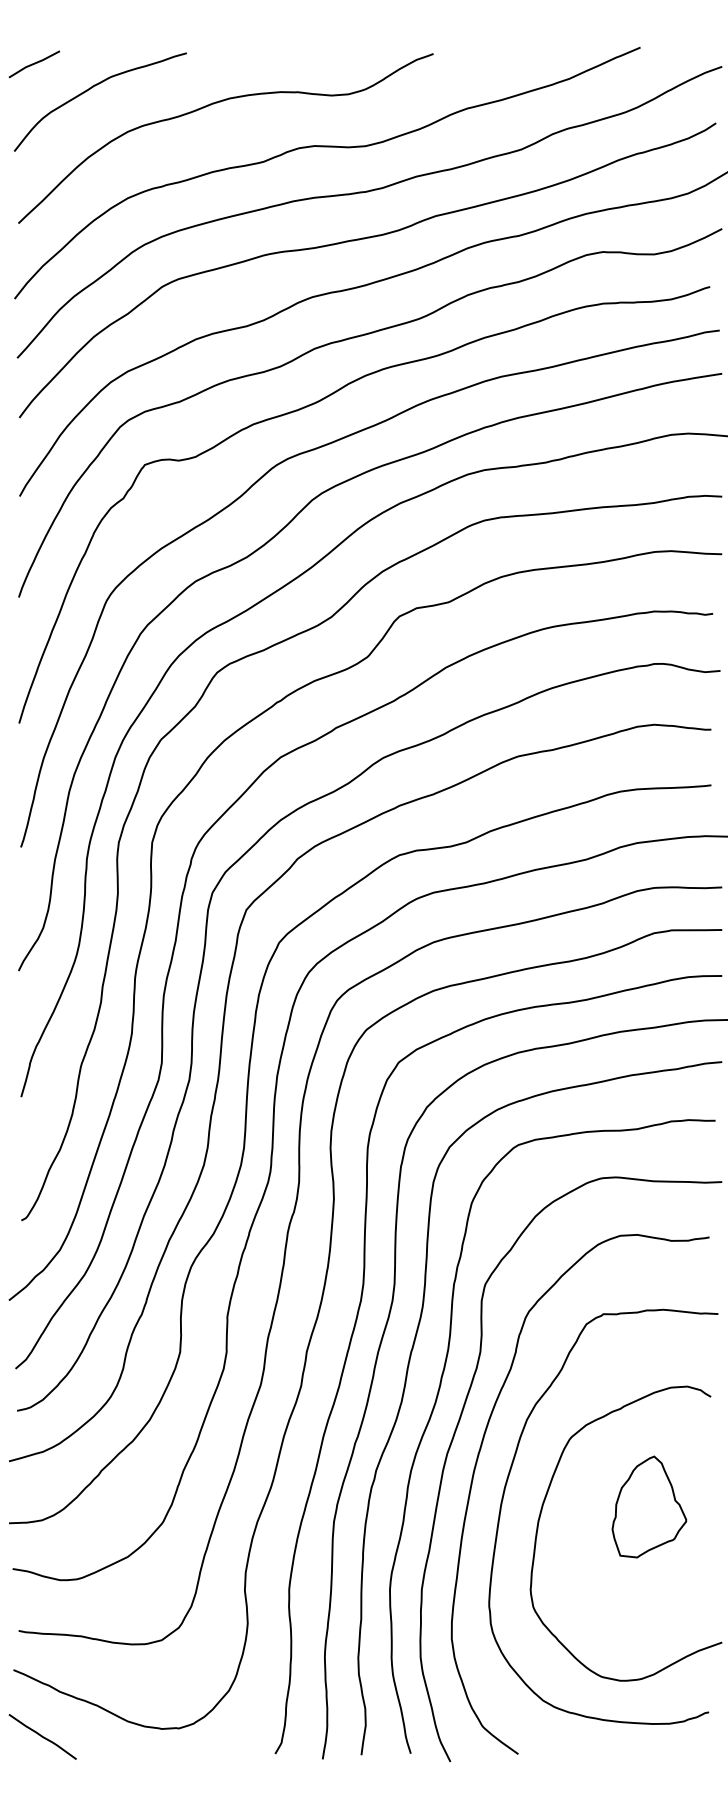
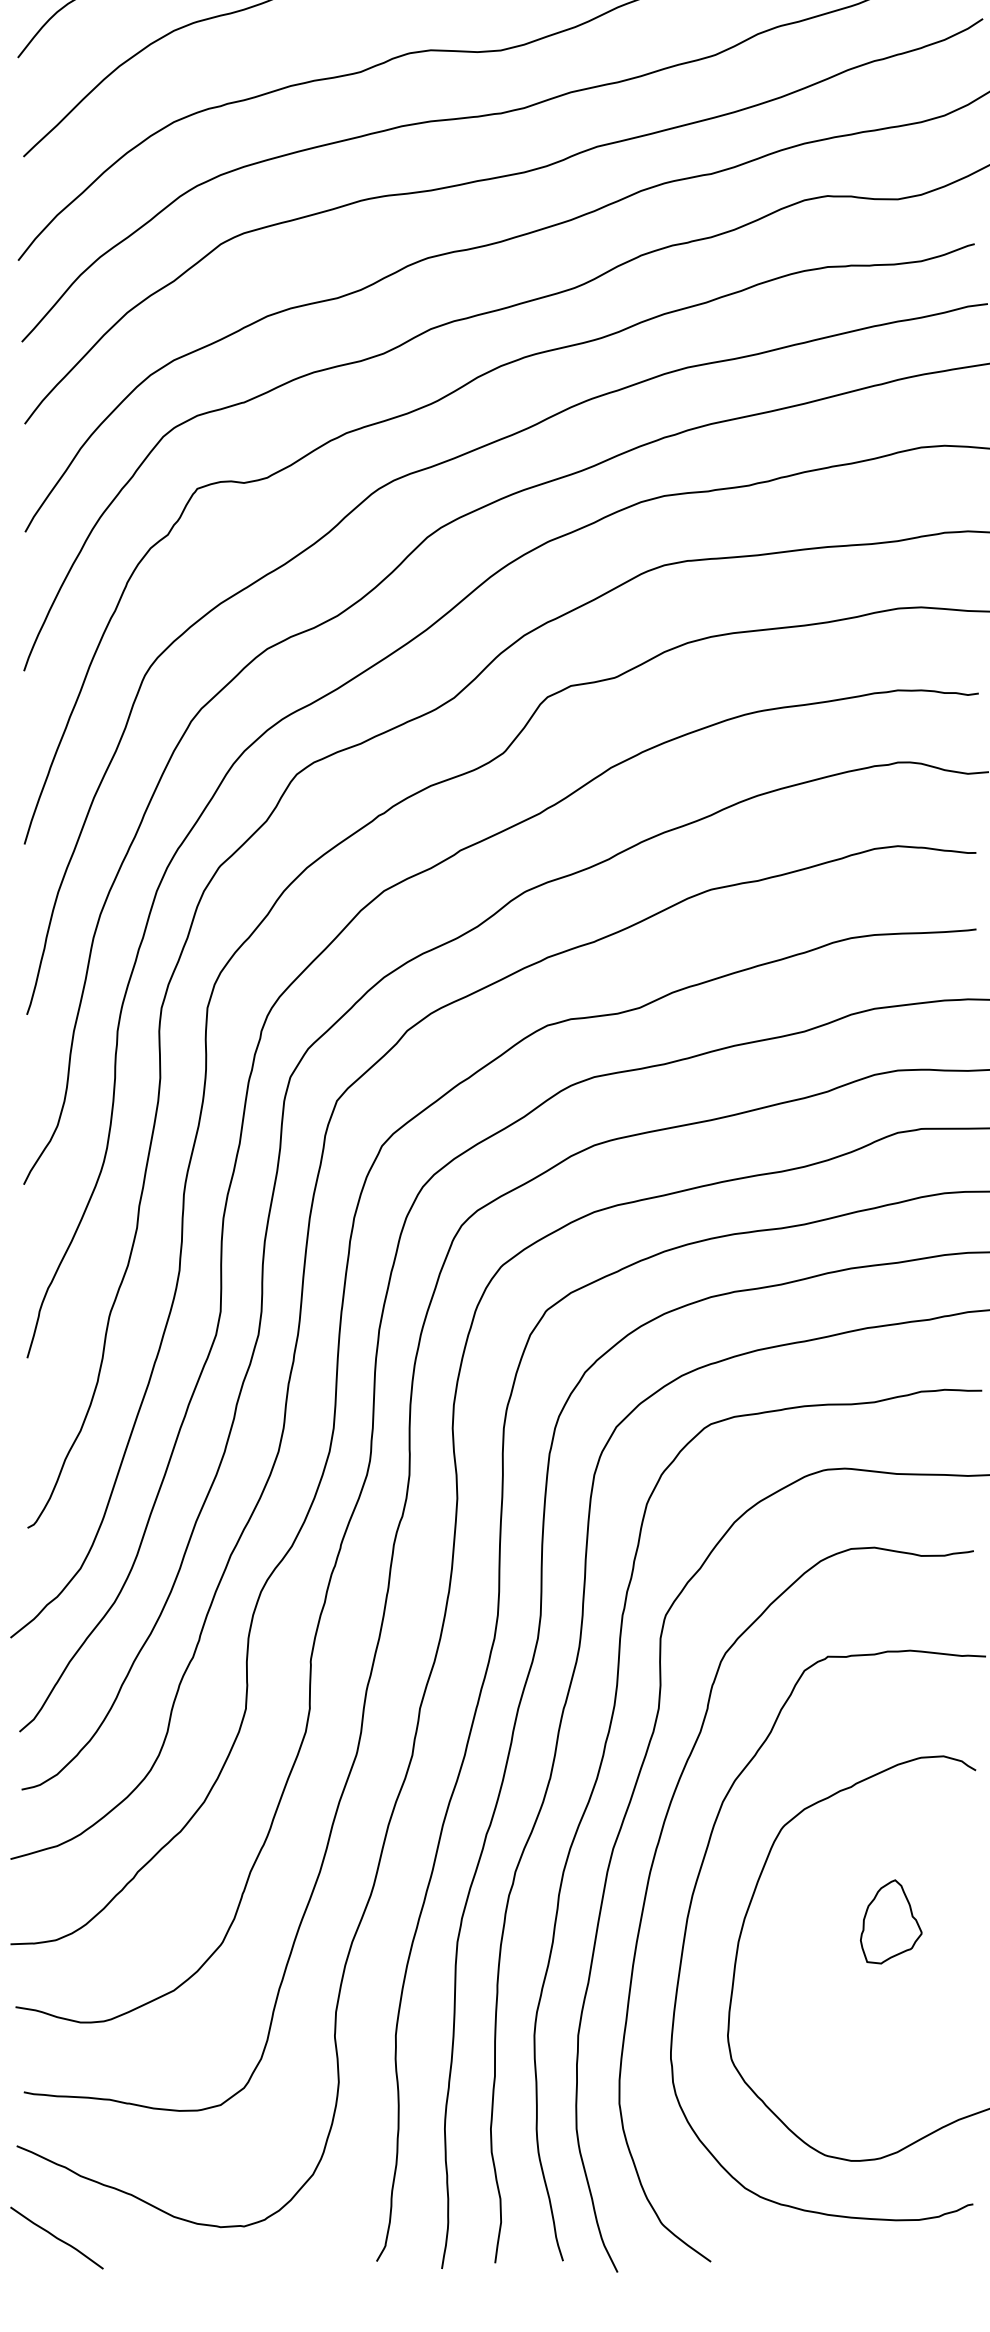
part: (649, 1506) -> (891, 1921), size x0.6

